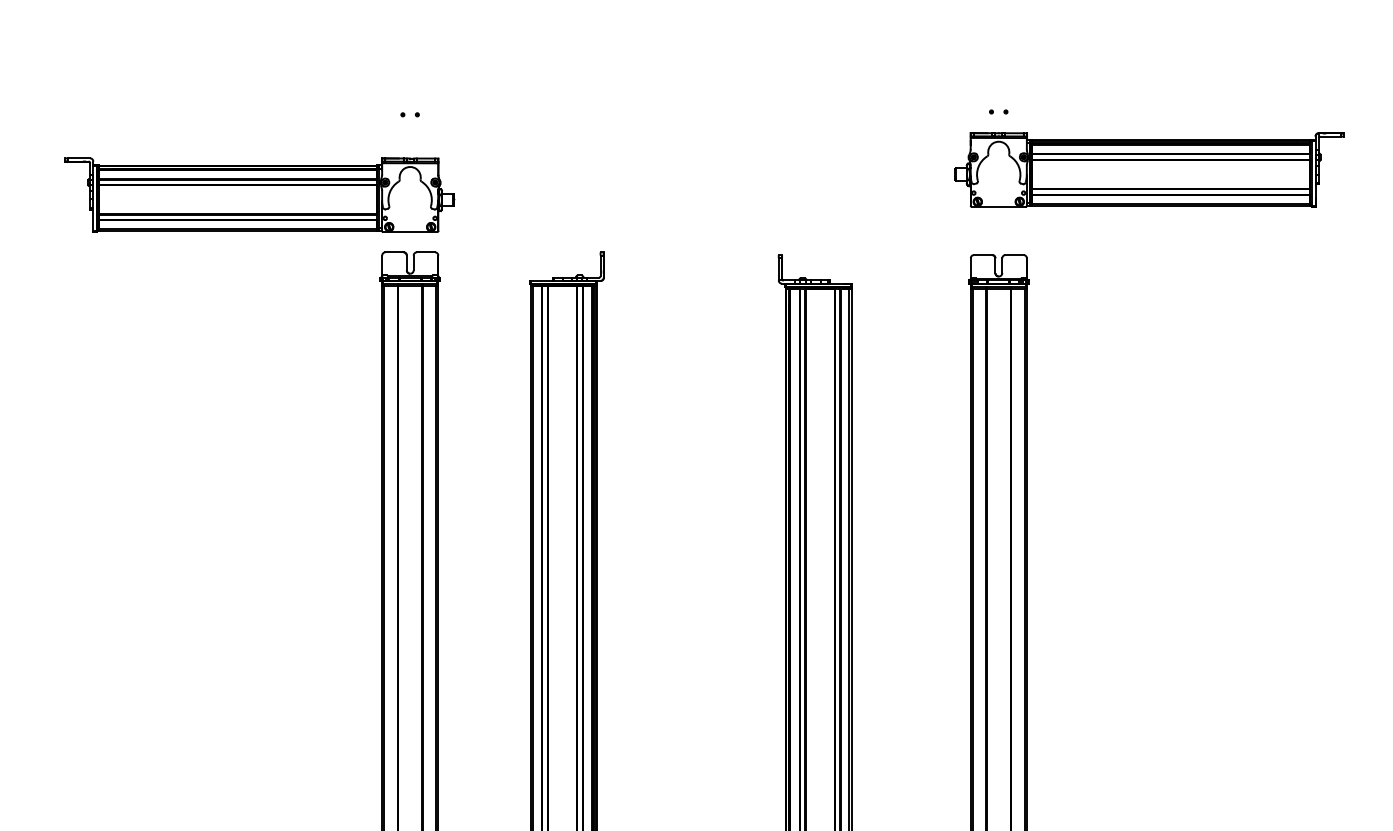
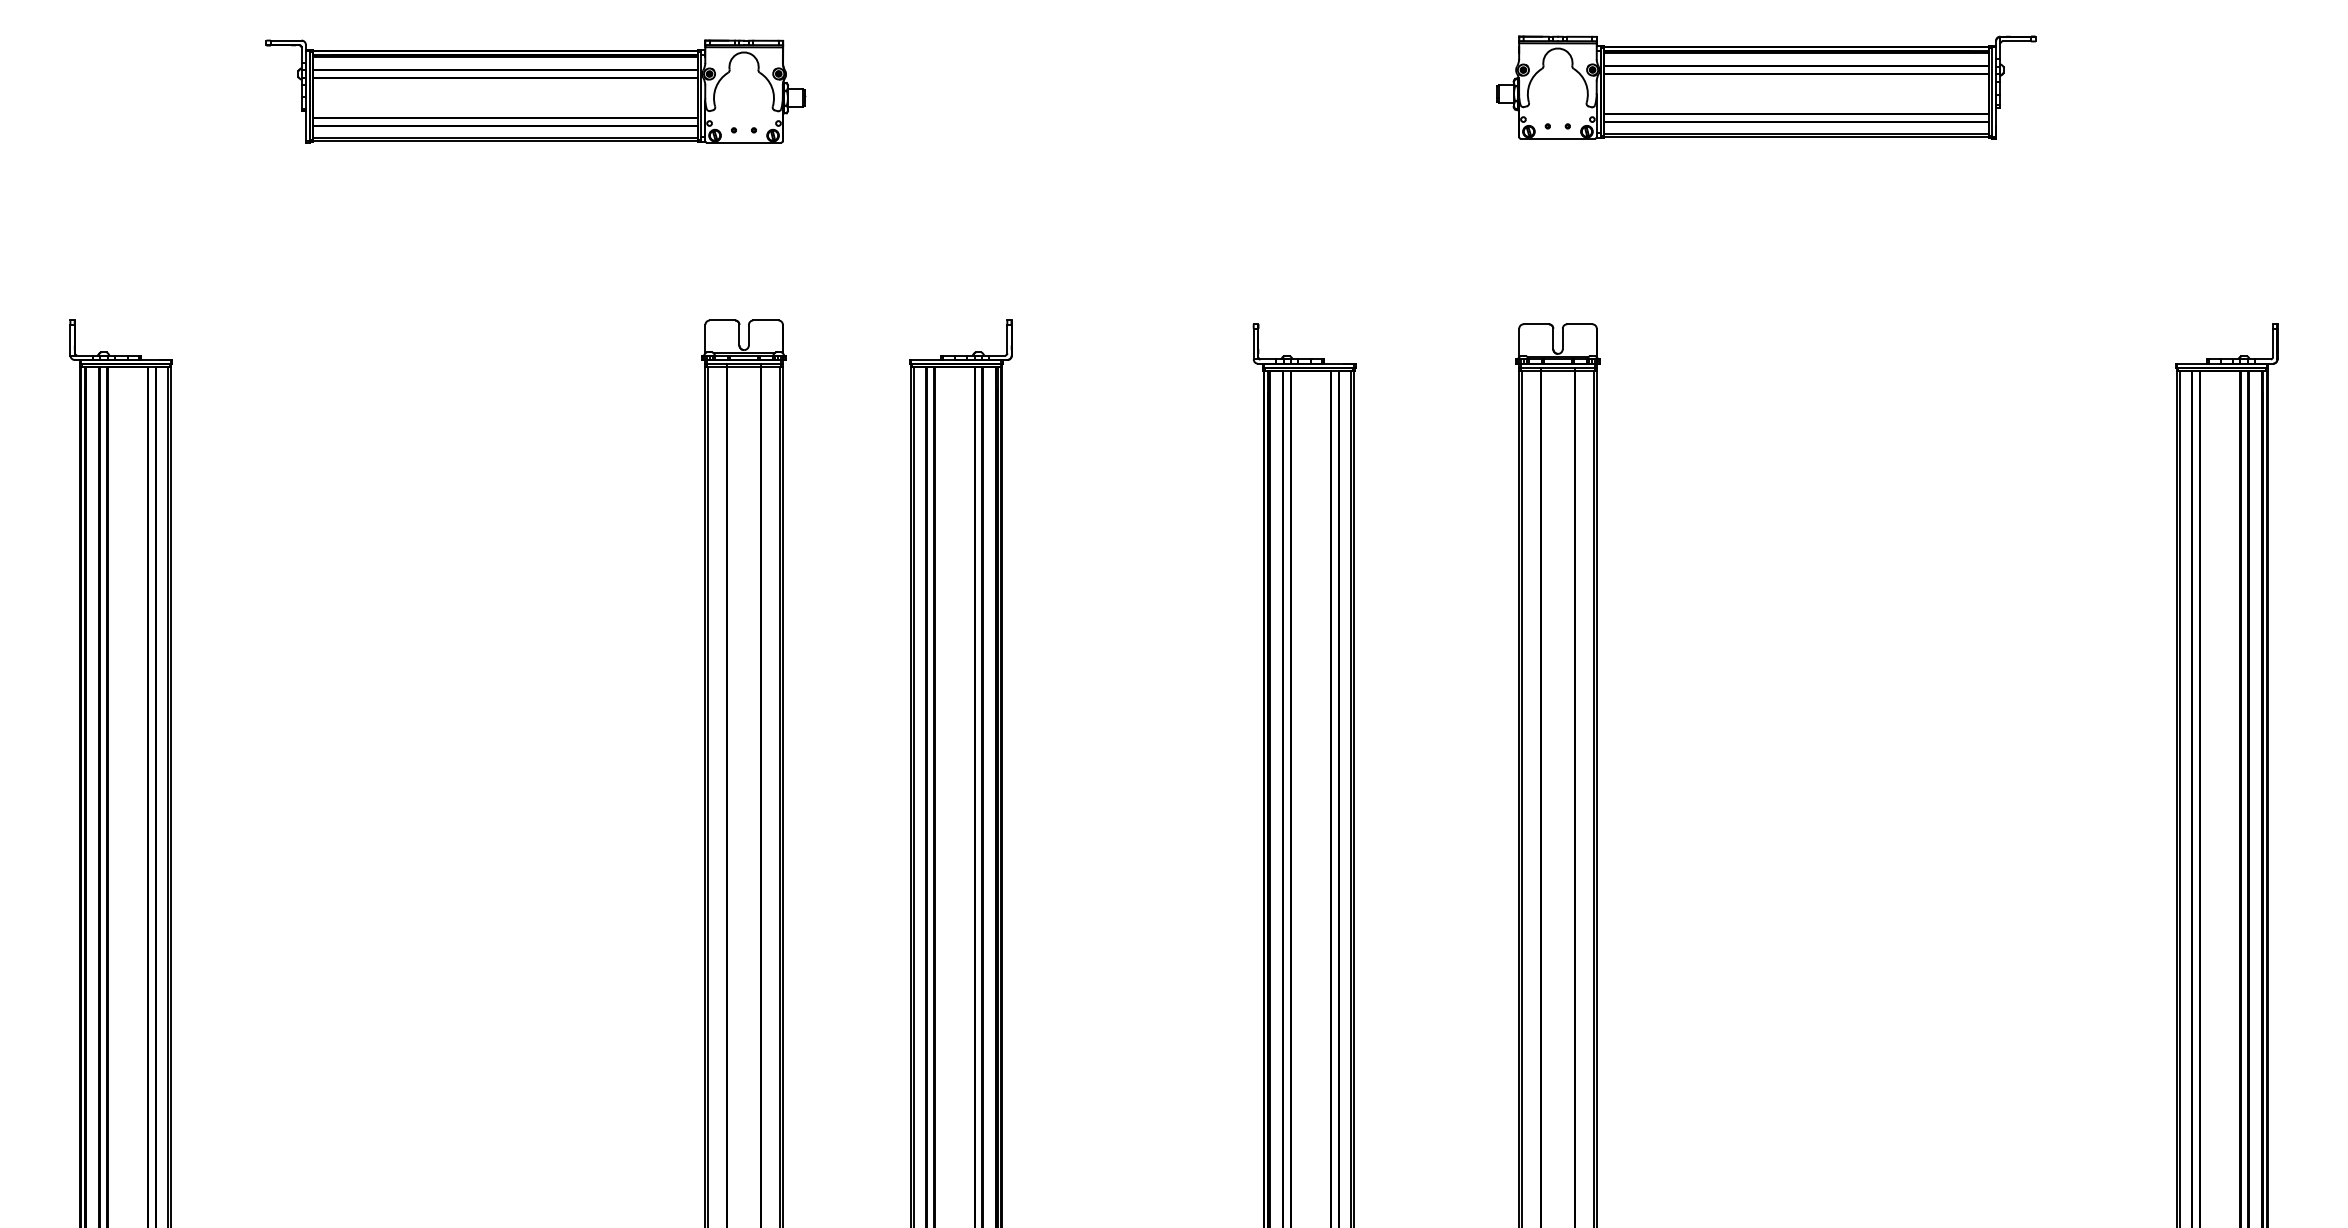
part: (1149, 169) -> (1766, 87), moved
part: (259, 195) -> (535, 91), moved

